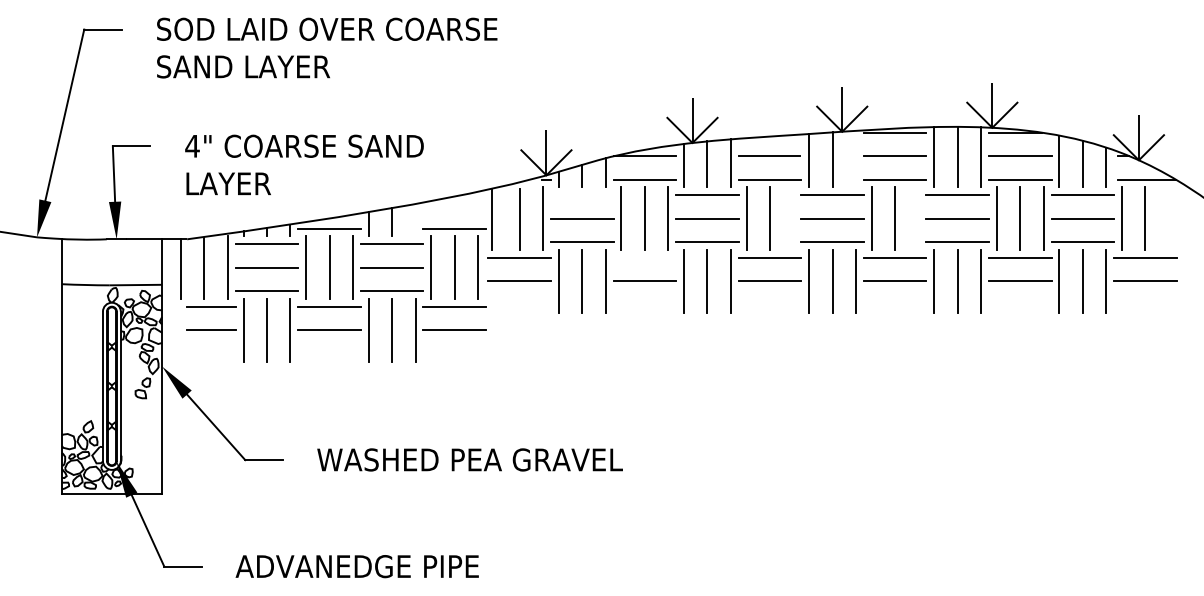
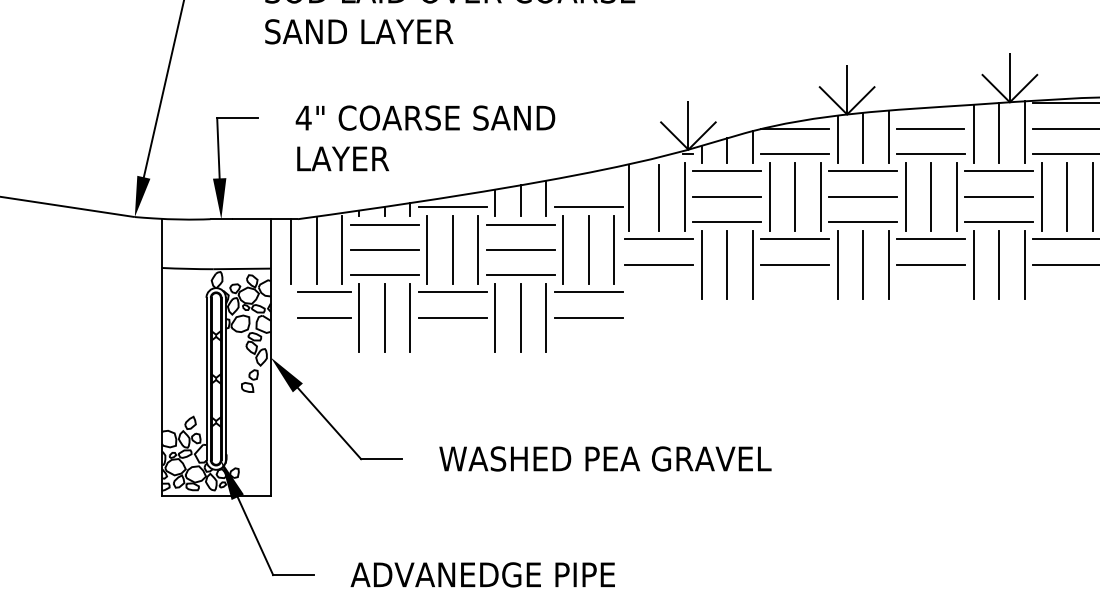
line: (855, 158) -> (1024, 131), added
line: (582, 195) -> (727, 171), added
line: (793, 218) -> (956, 196), added
line: (918, 218) -> (1092, 196), added
line: (415, 219) -> (546, 197), added
line: (644, 257) -> (794, 238), added

